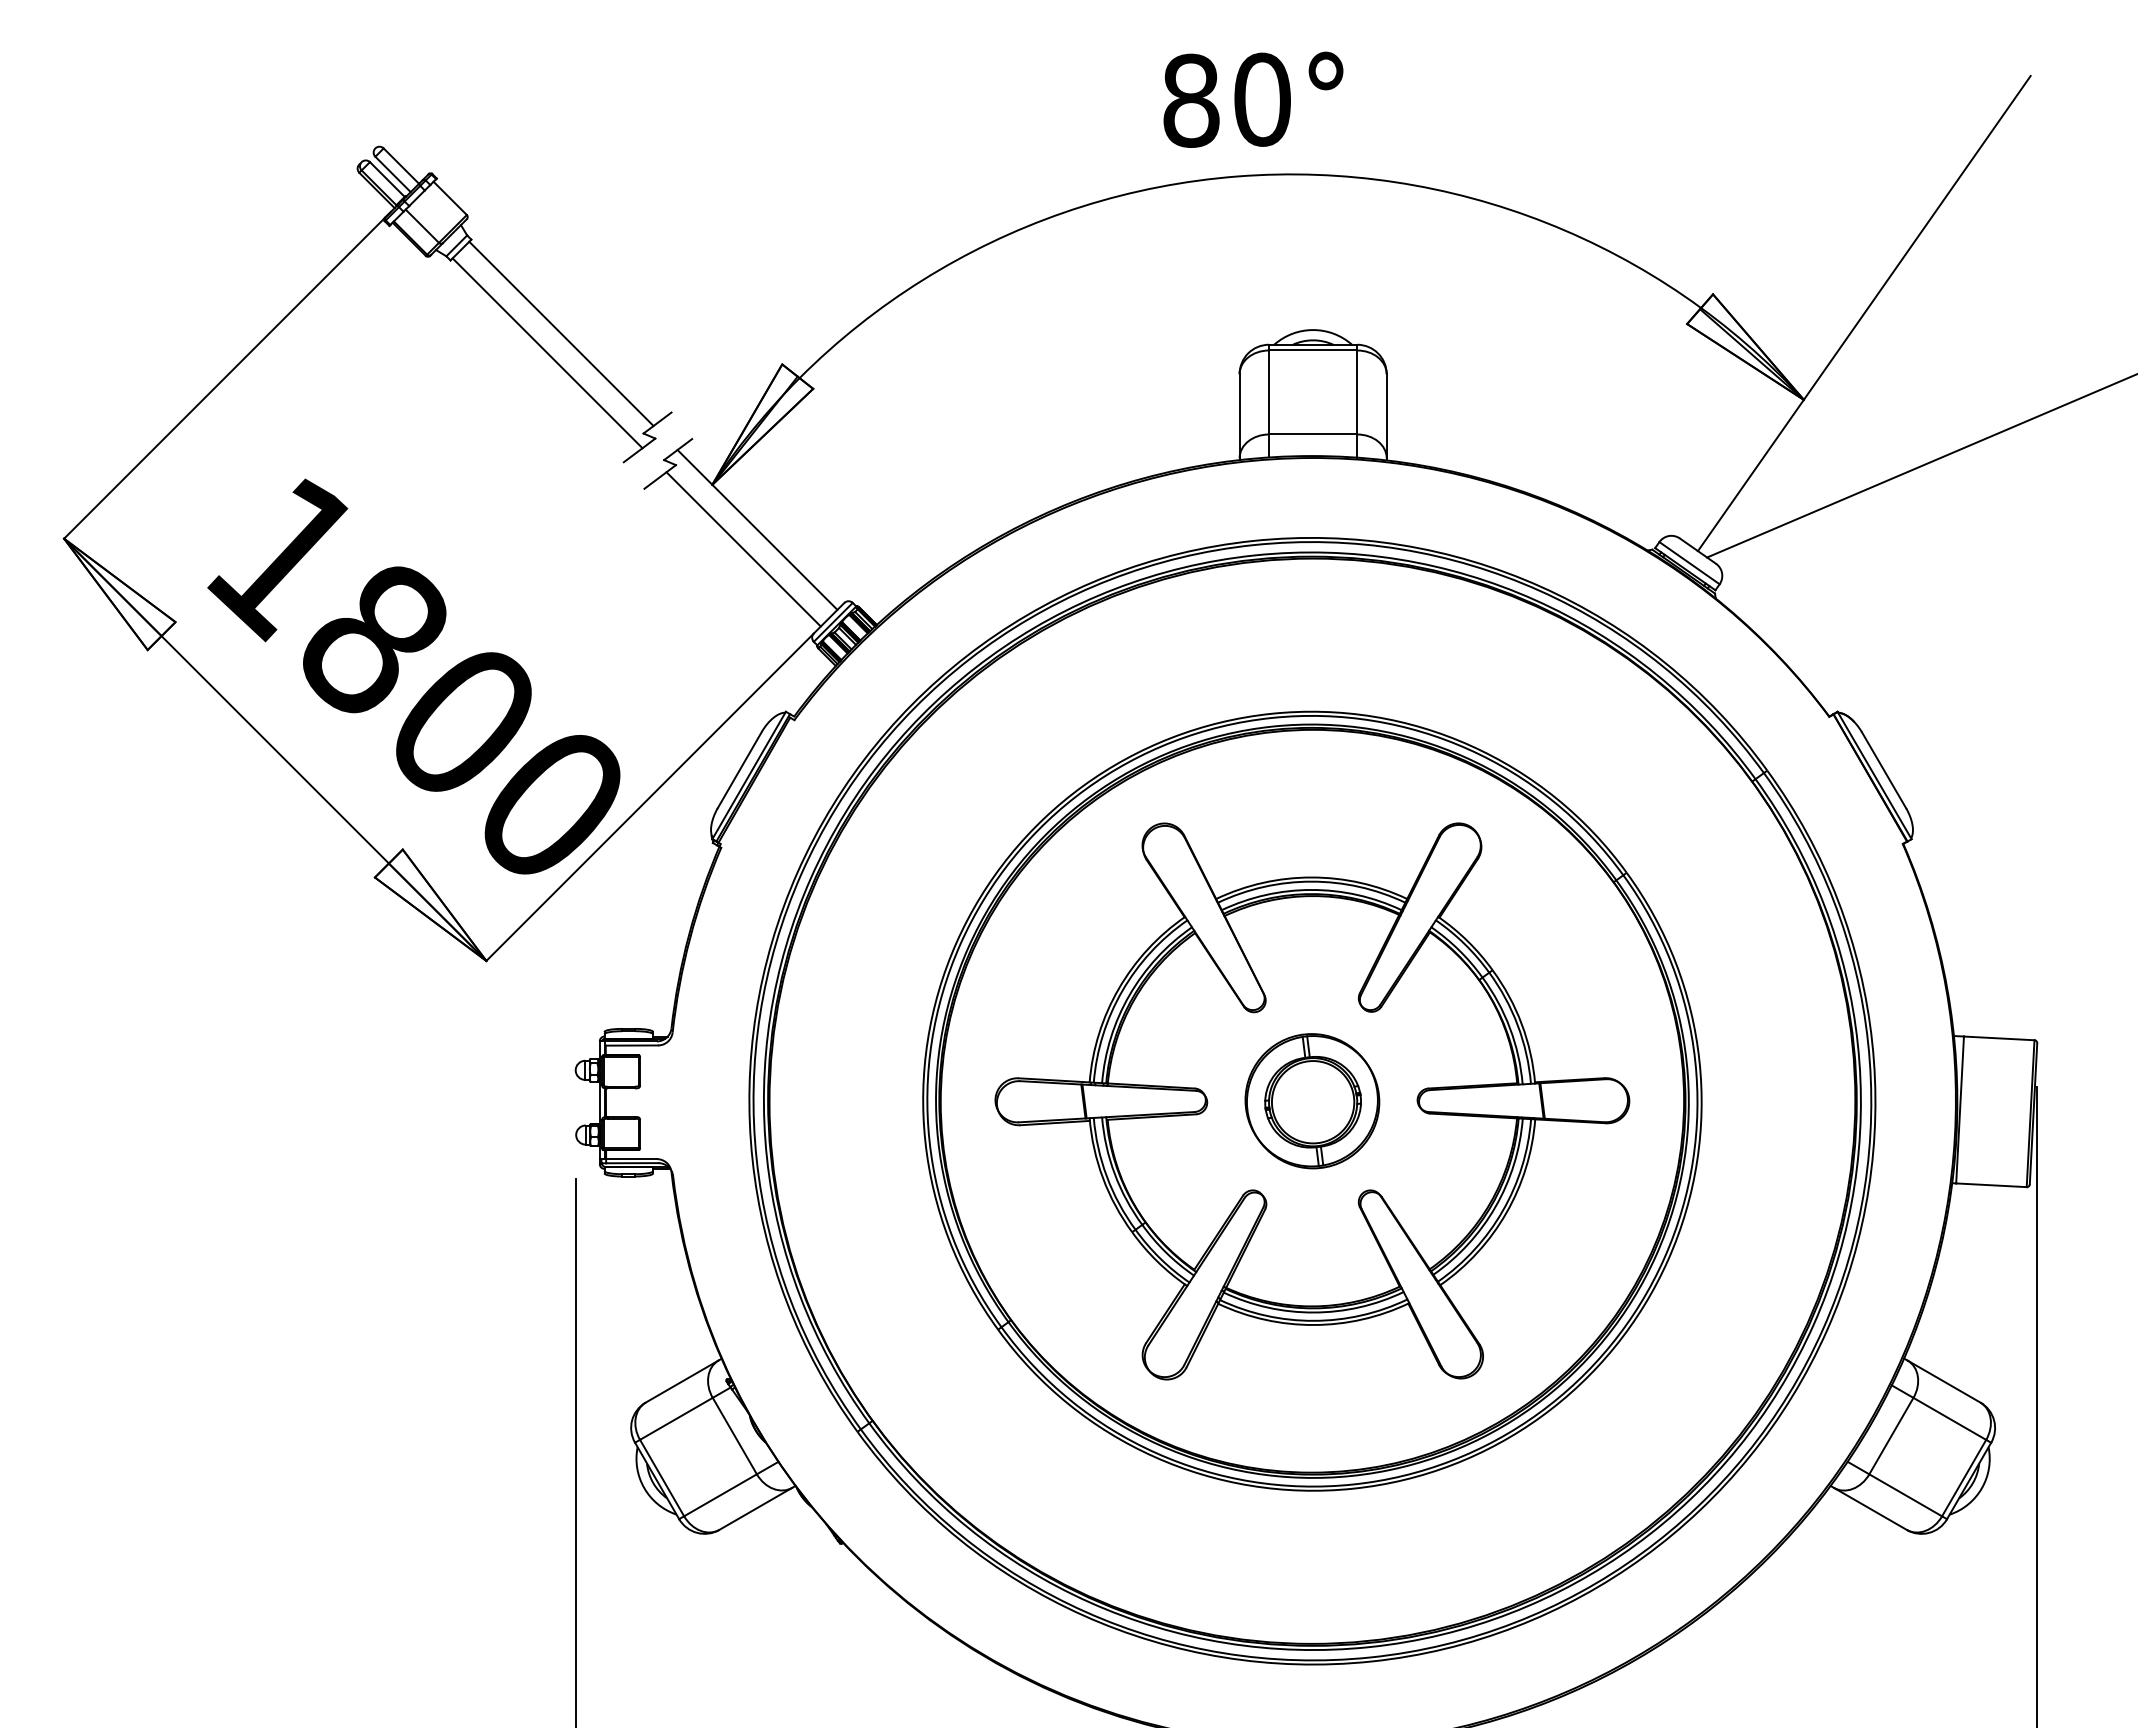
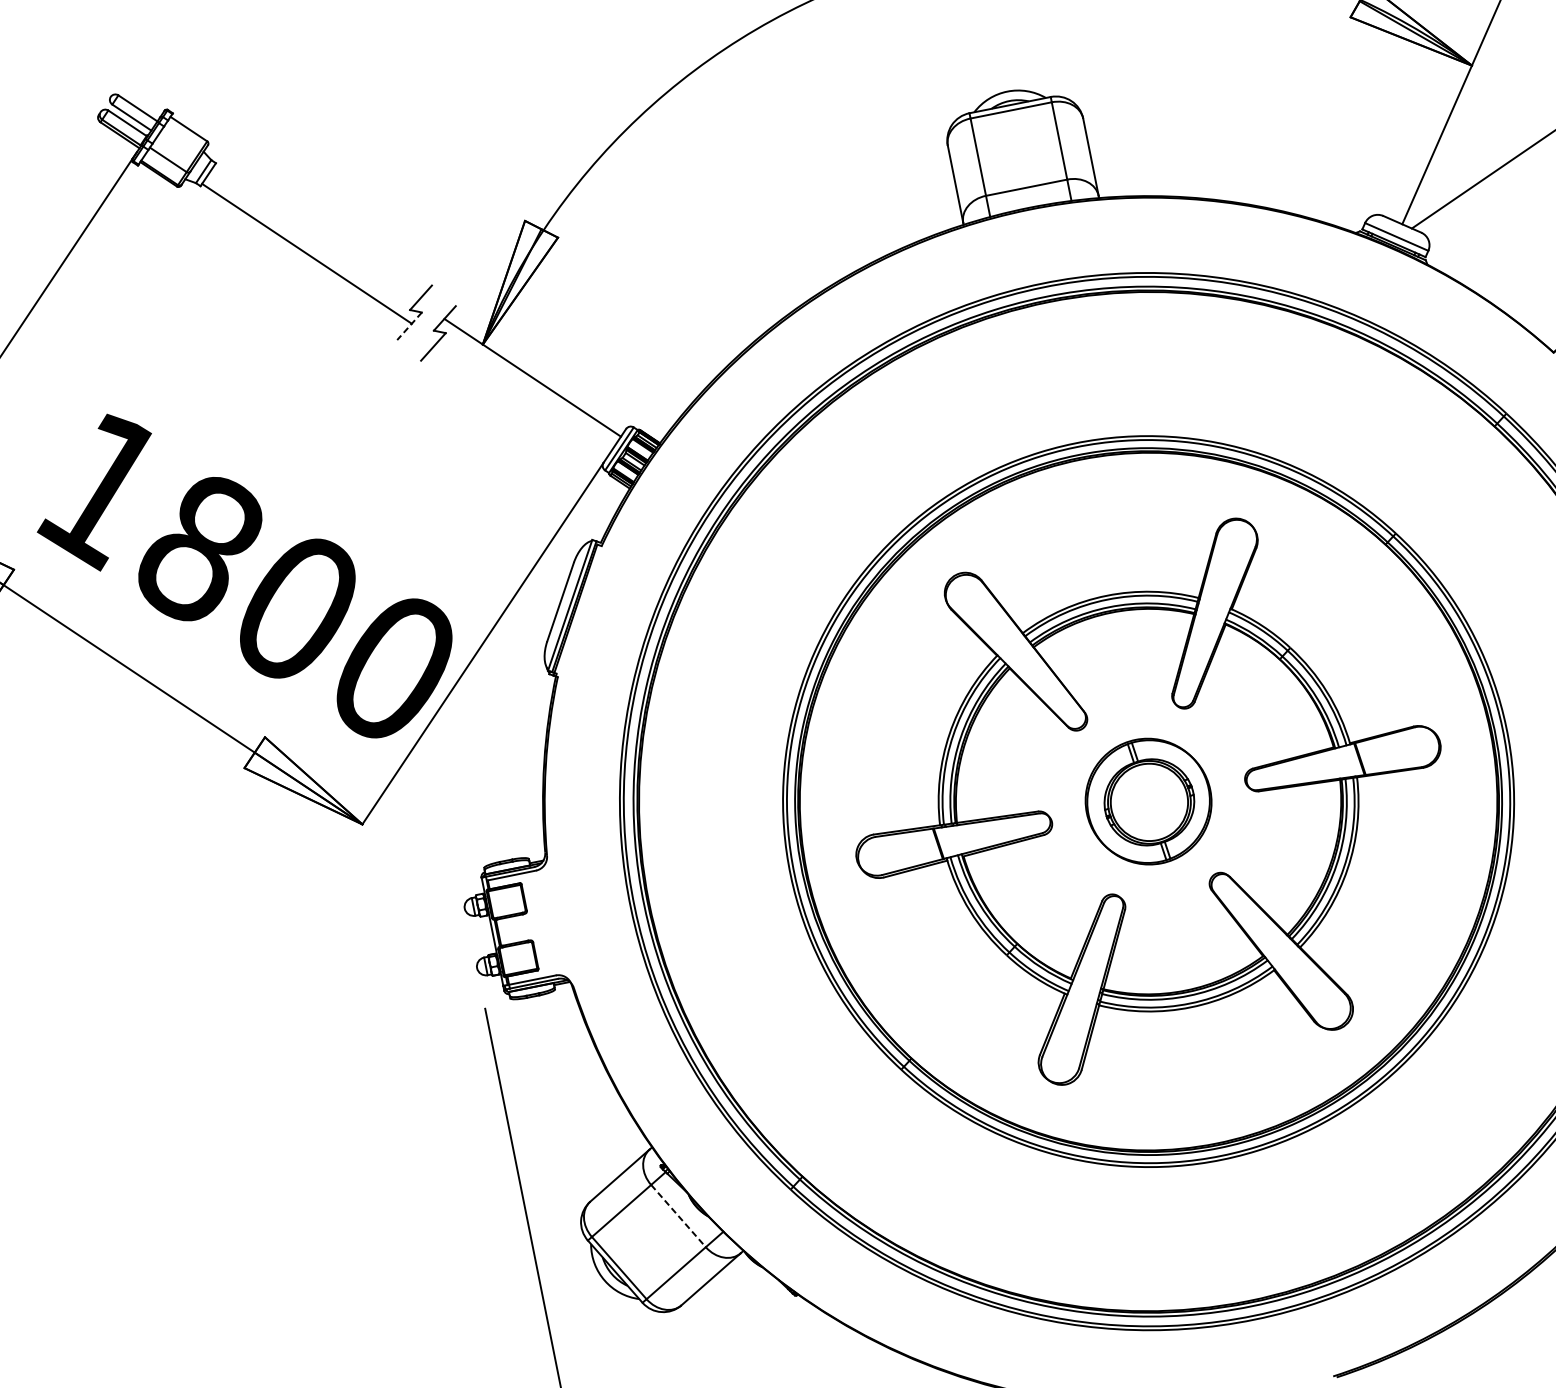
line: (561, 333) -> (316, 233), removed
line: (639, 450) -> (409, 326), solid -> dashed
line: (743, 549) -> (523, 398), removed
line: (735, 1436) -> (679, 1216), solid -> dashed

